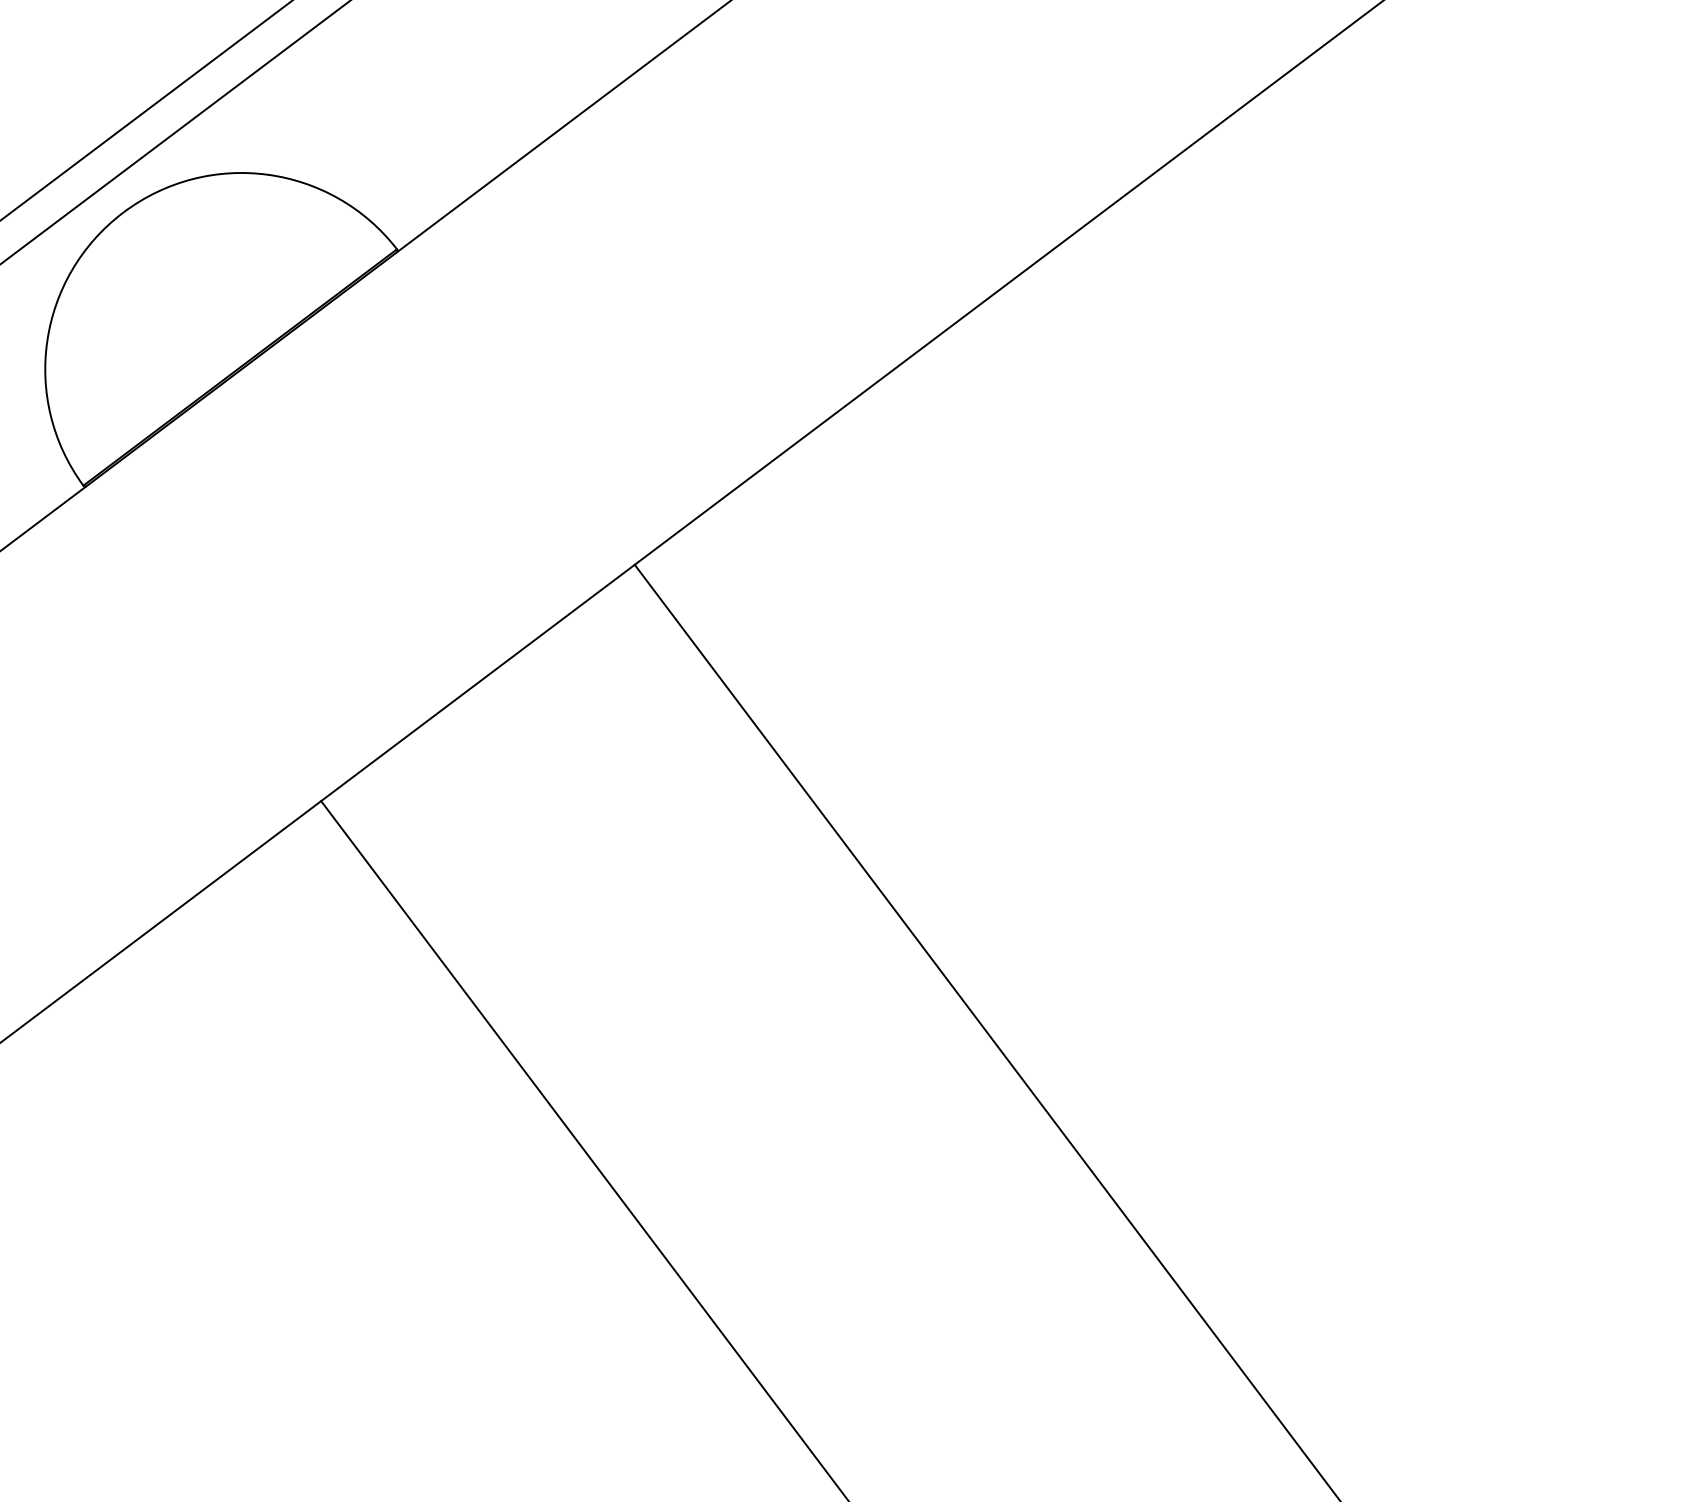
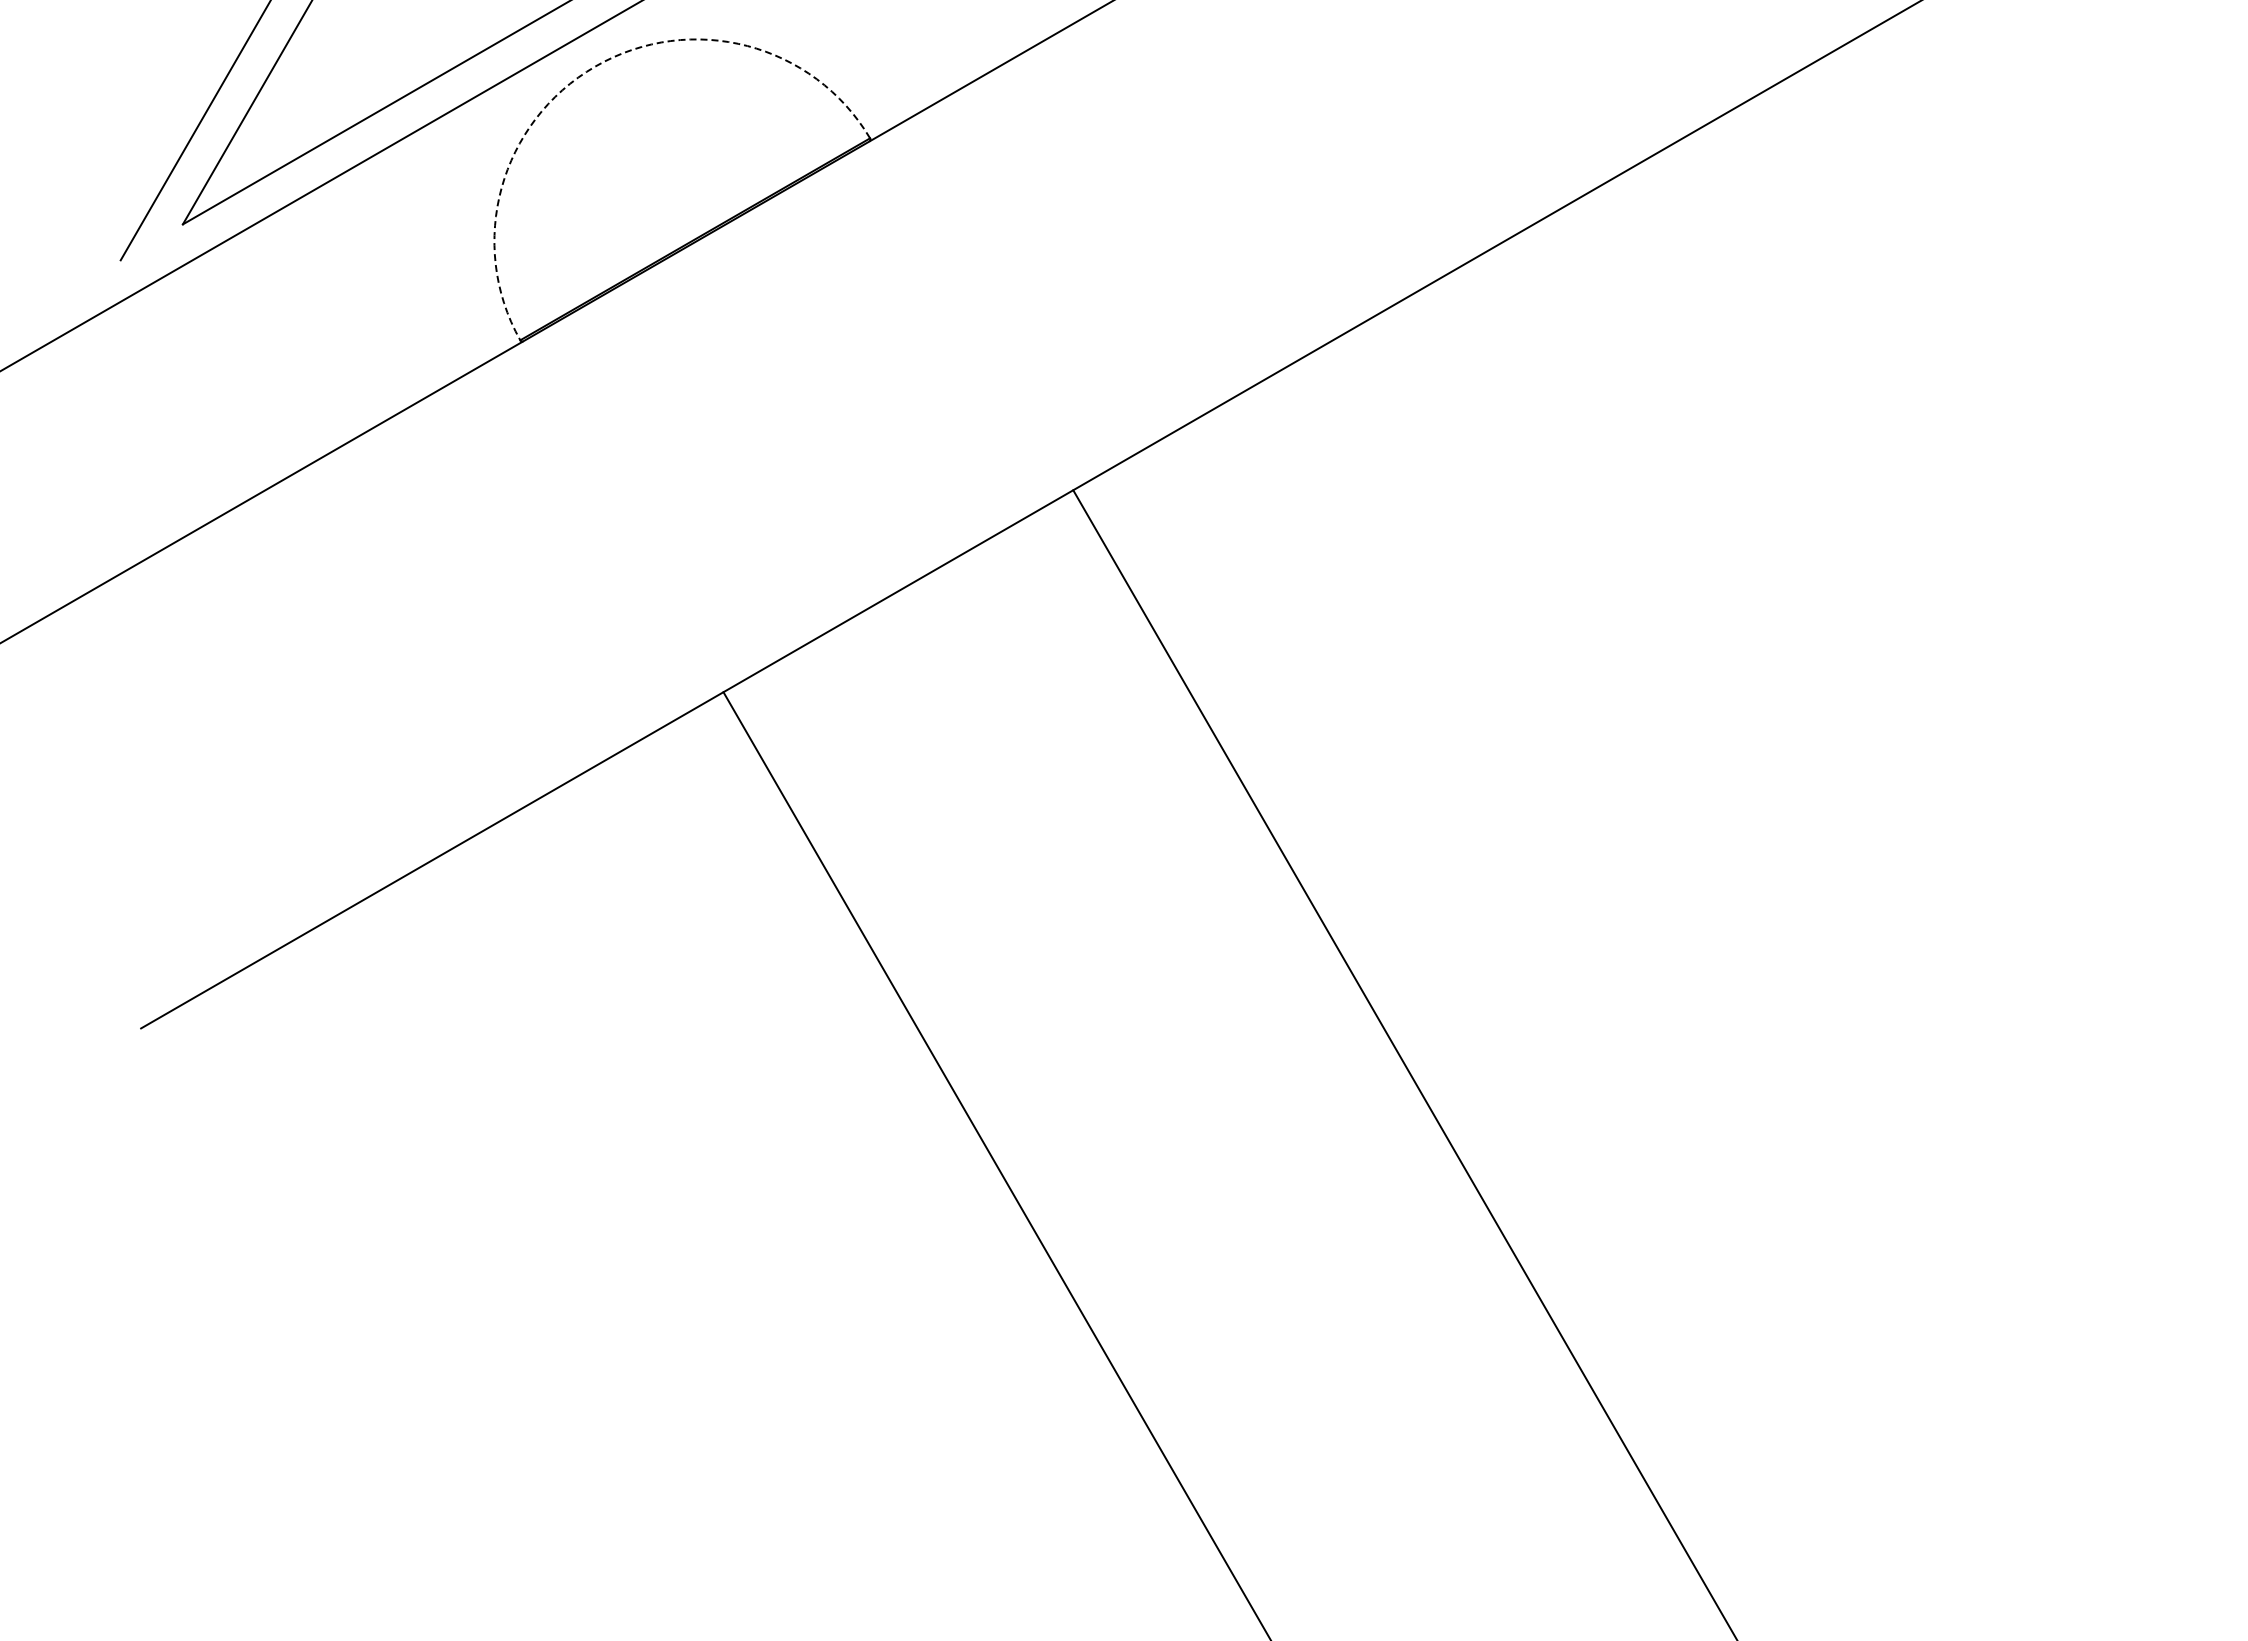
arc: (123, 212) -> (595, 66), solid -> dashed

